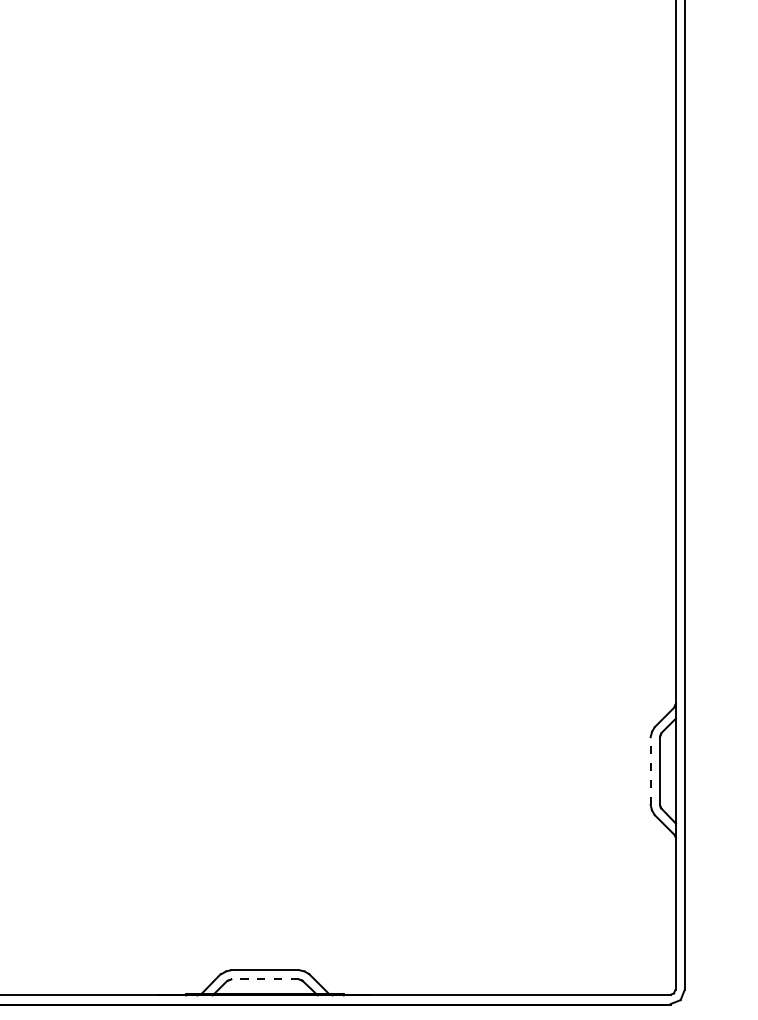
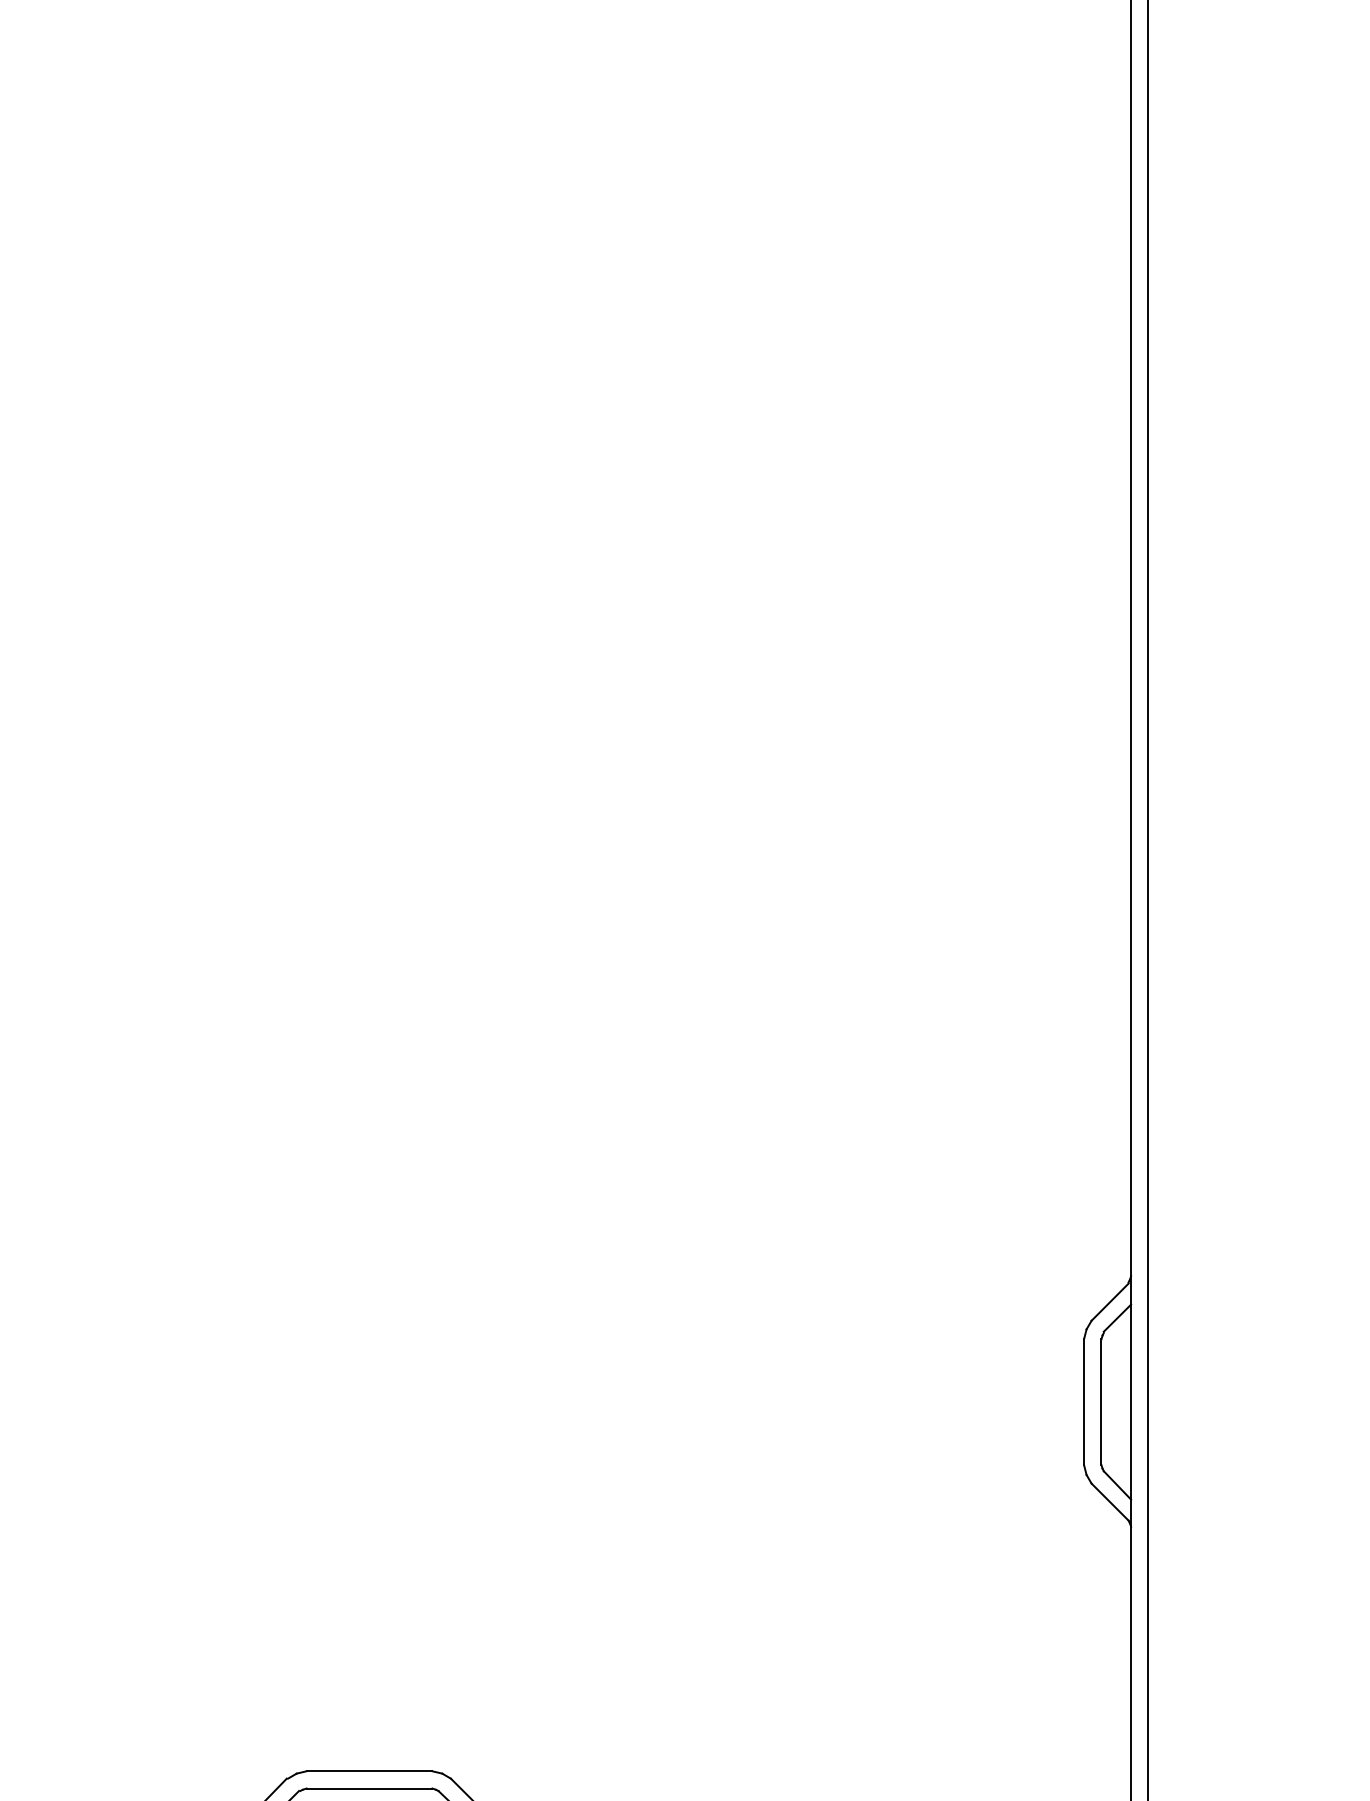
line: (650, 771) -> (1083, 1402), dashed -> solid
line: (265, 979) -> (369, 1788), dashed -> solid

